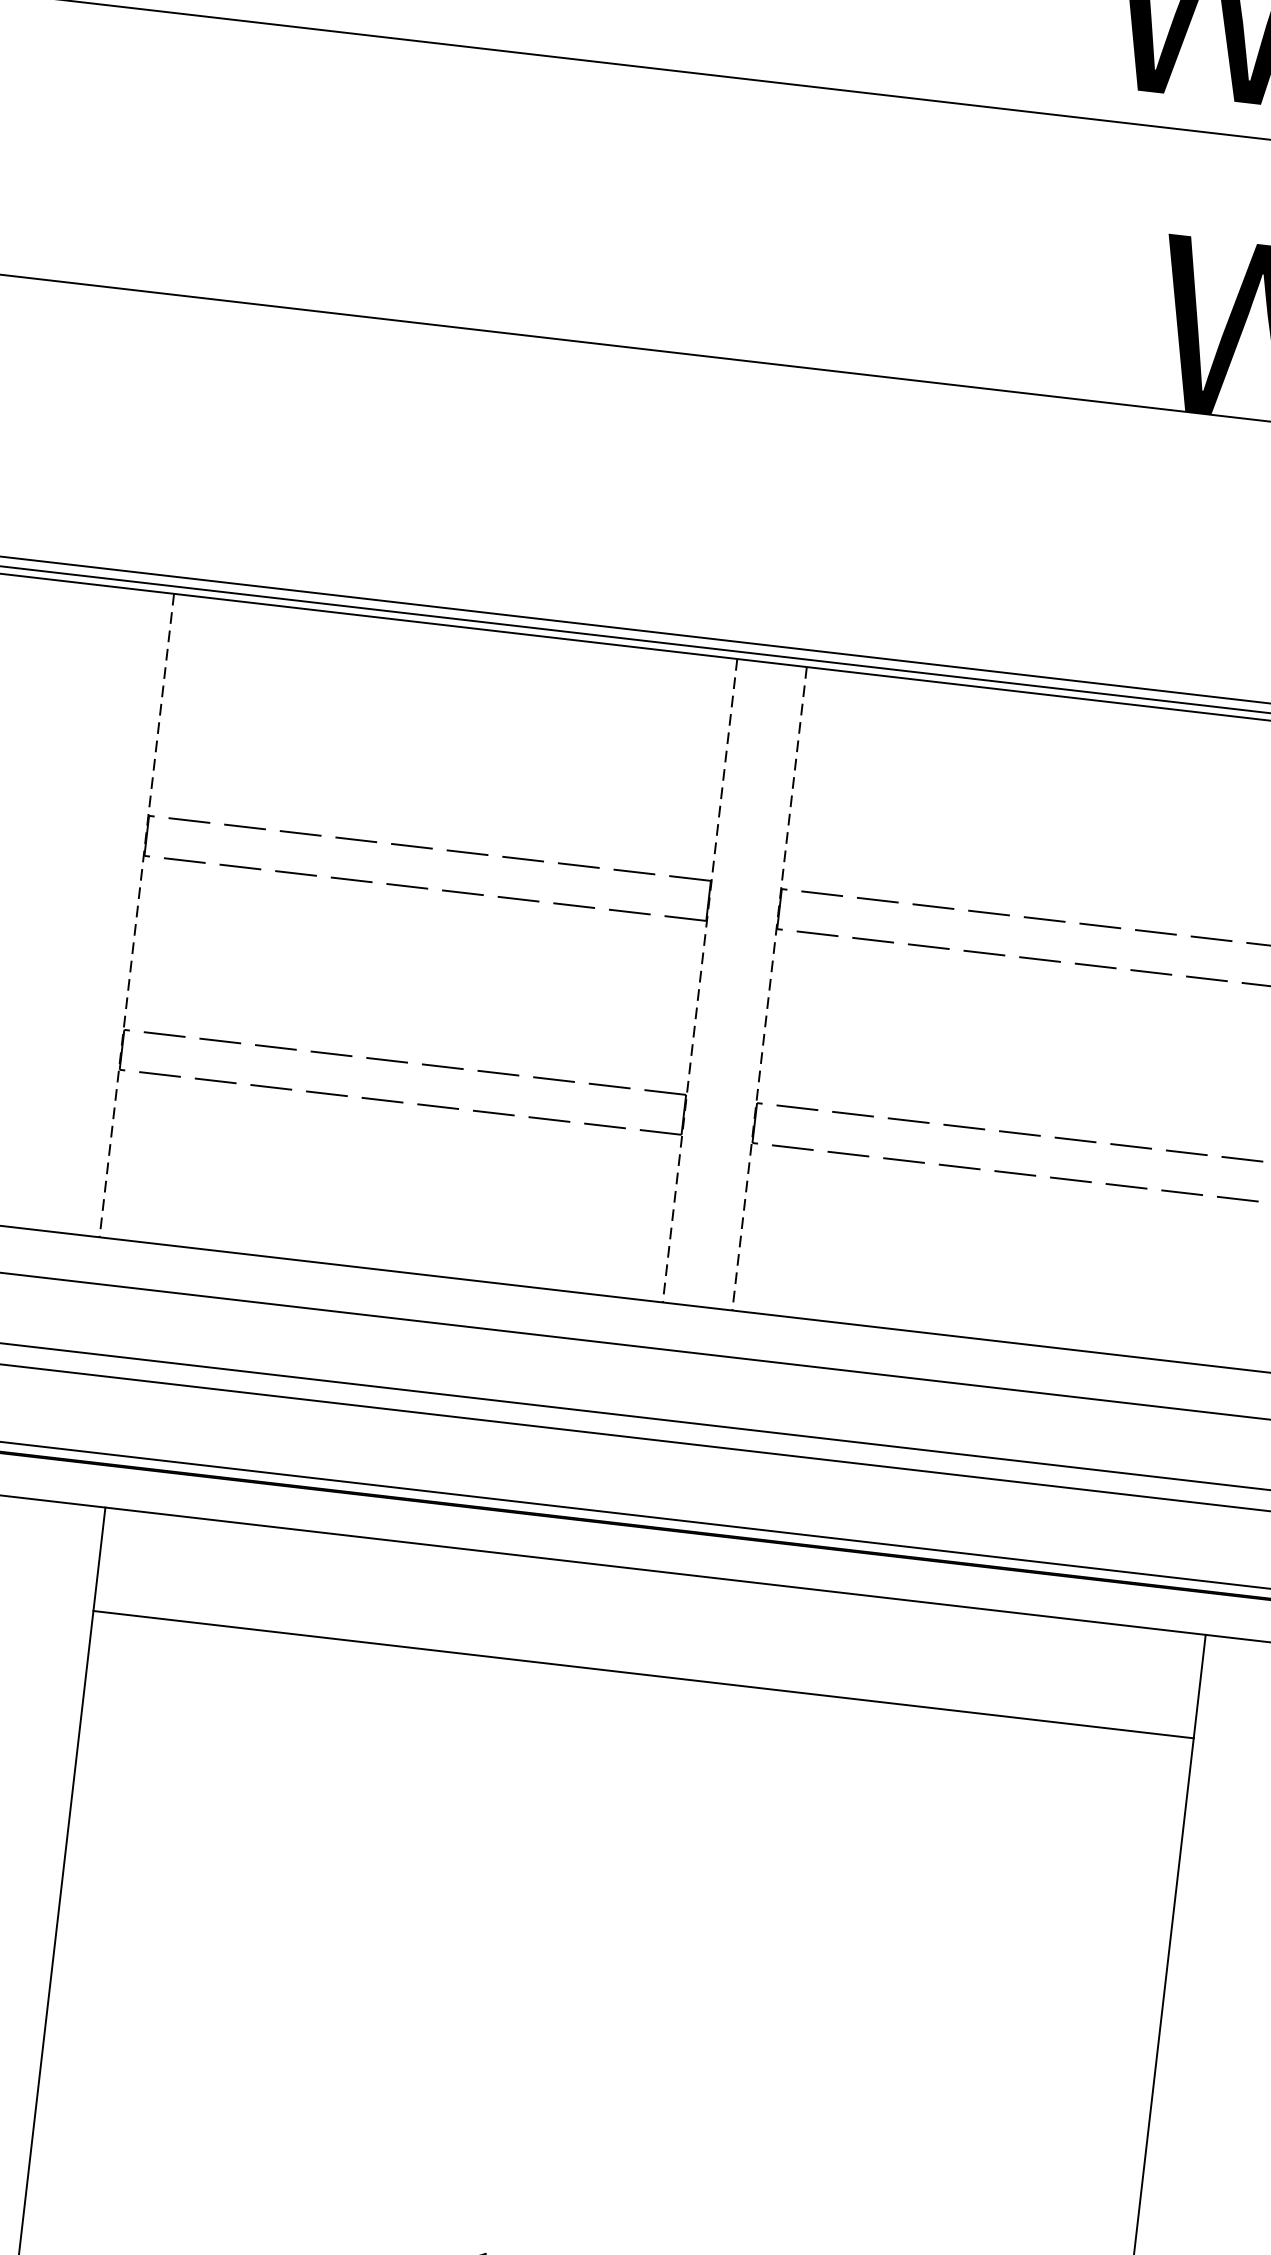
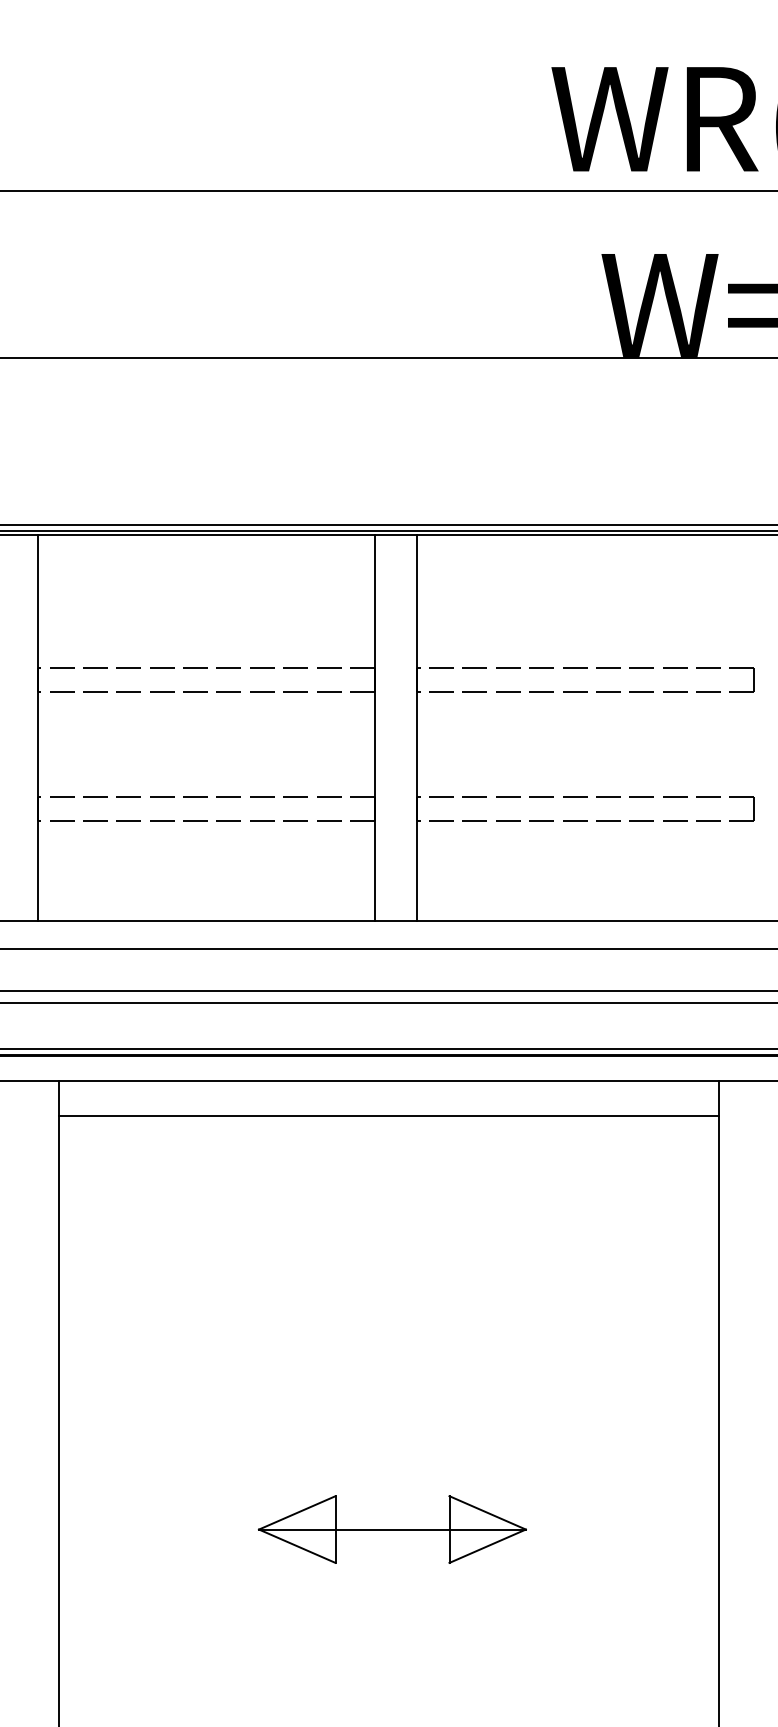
line: (136, 916) -> (37, 728), dashed -> solid
line: (700, 981) -> (375, 728), dashed -> solid
line: (768, 989) -> (416, 728), dashed -> solid
line: (643, 1674) -> (389, 1115), moved

